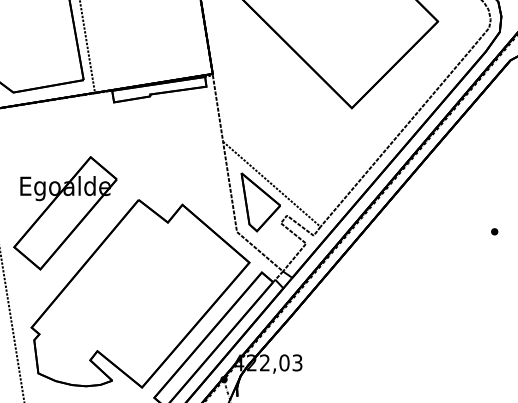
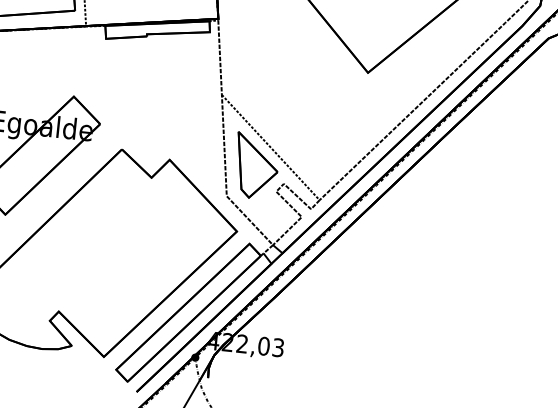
part: (494, 231) -> (511, 225), removed

